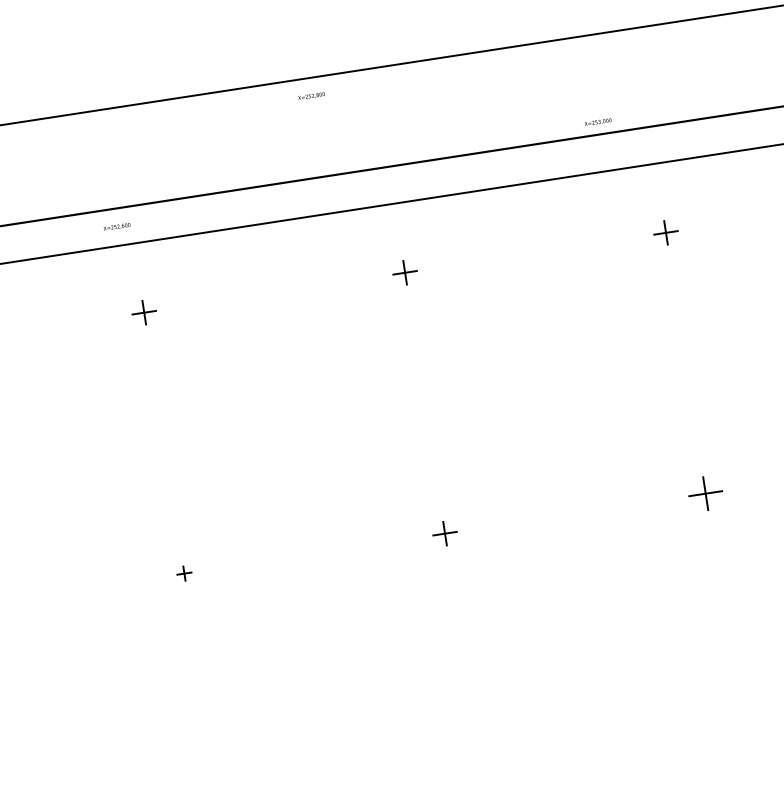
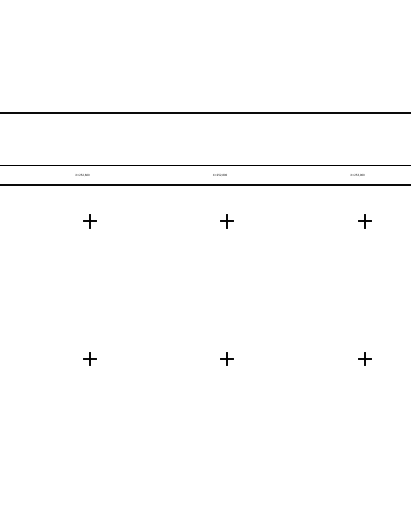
text: (310, 95) -> (219, 174), moved
text: (598, 121) -> (357, 174), moved
part: (705, 493) -> (364, 358), size x0.71
part: (183, 572) -> (89, 358), size x1.67

